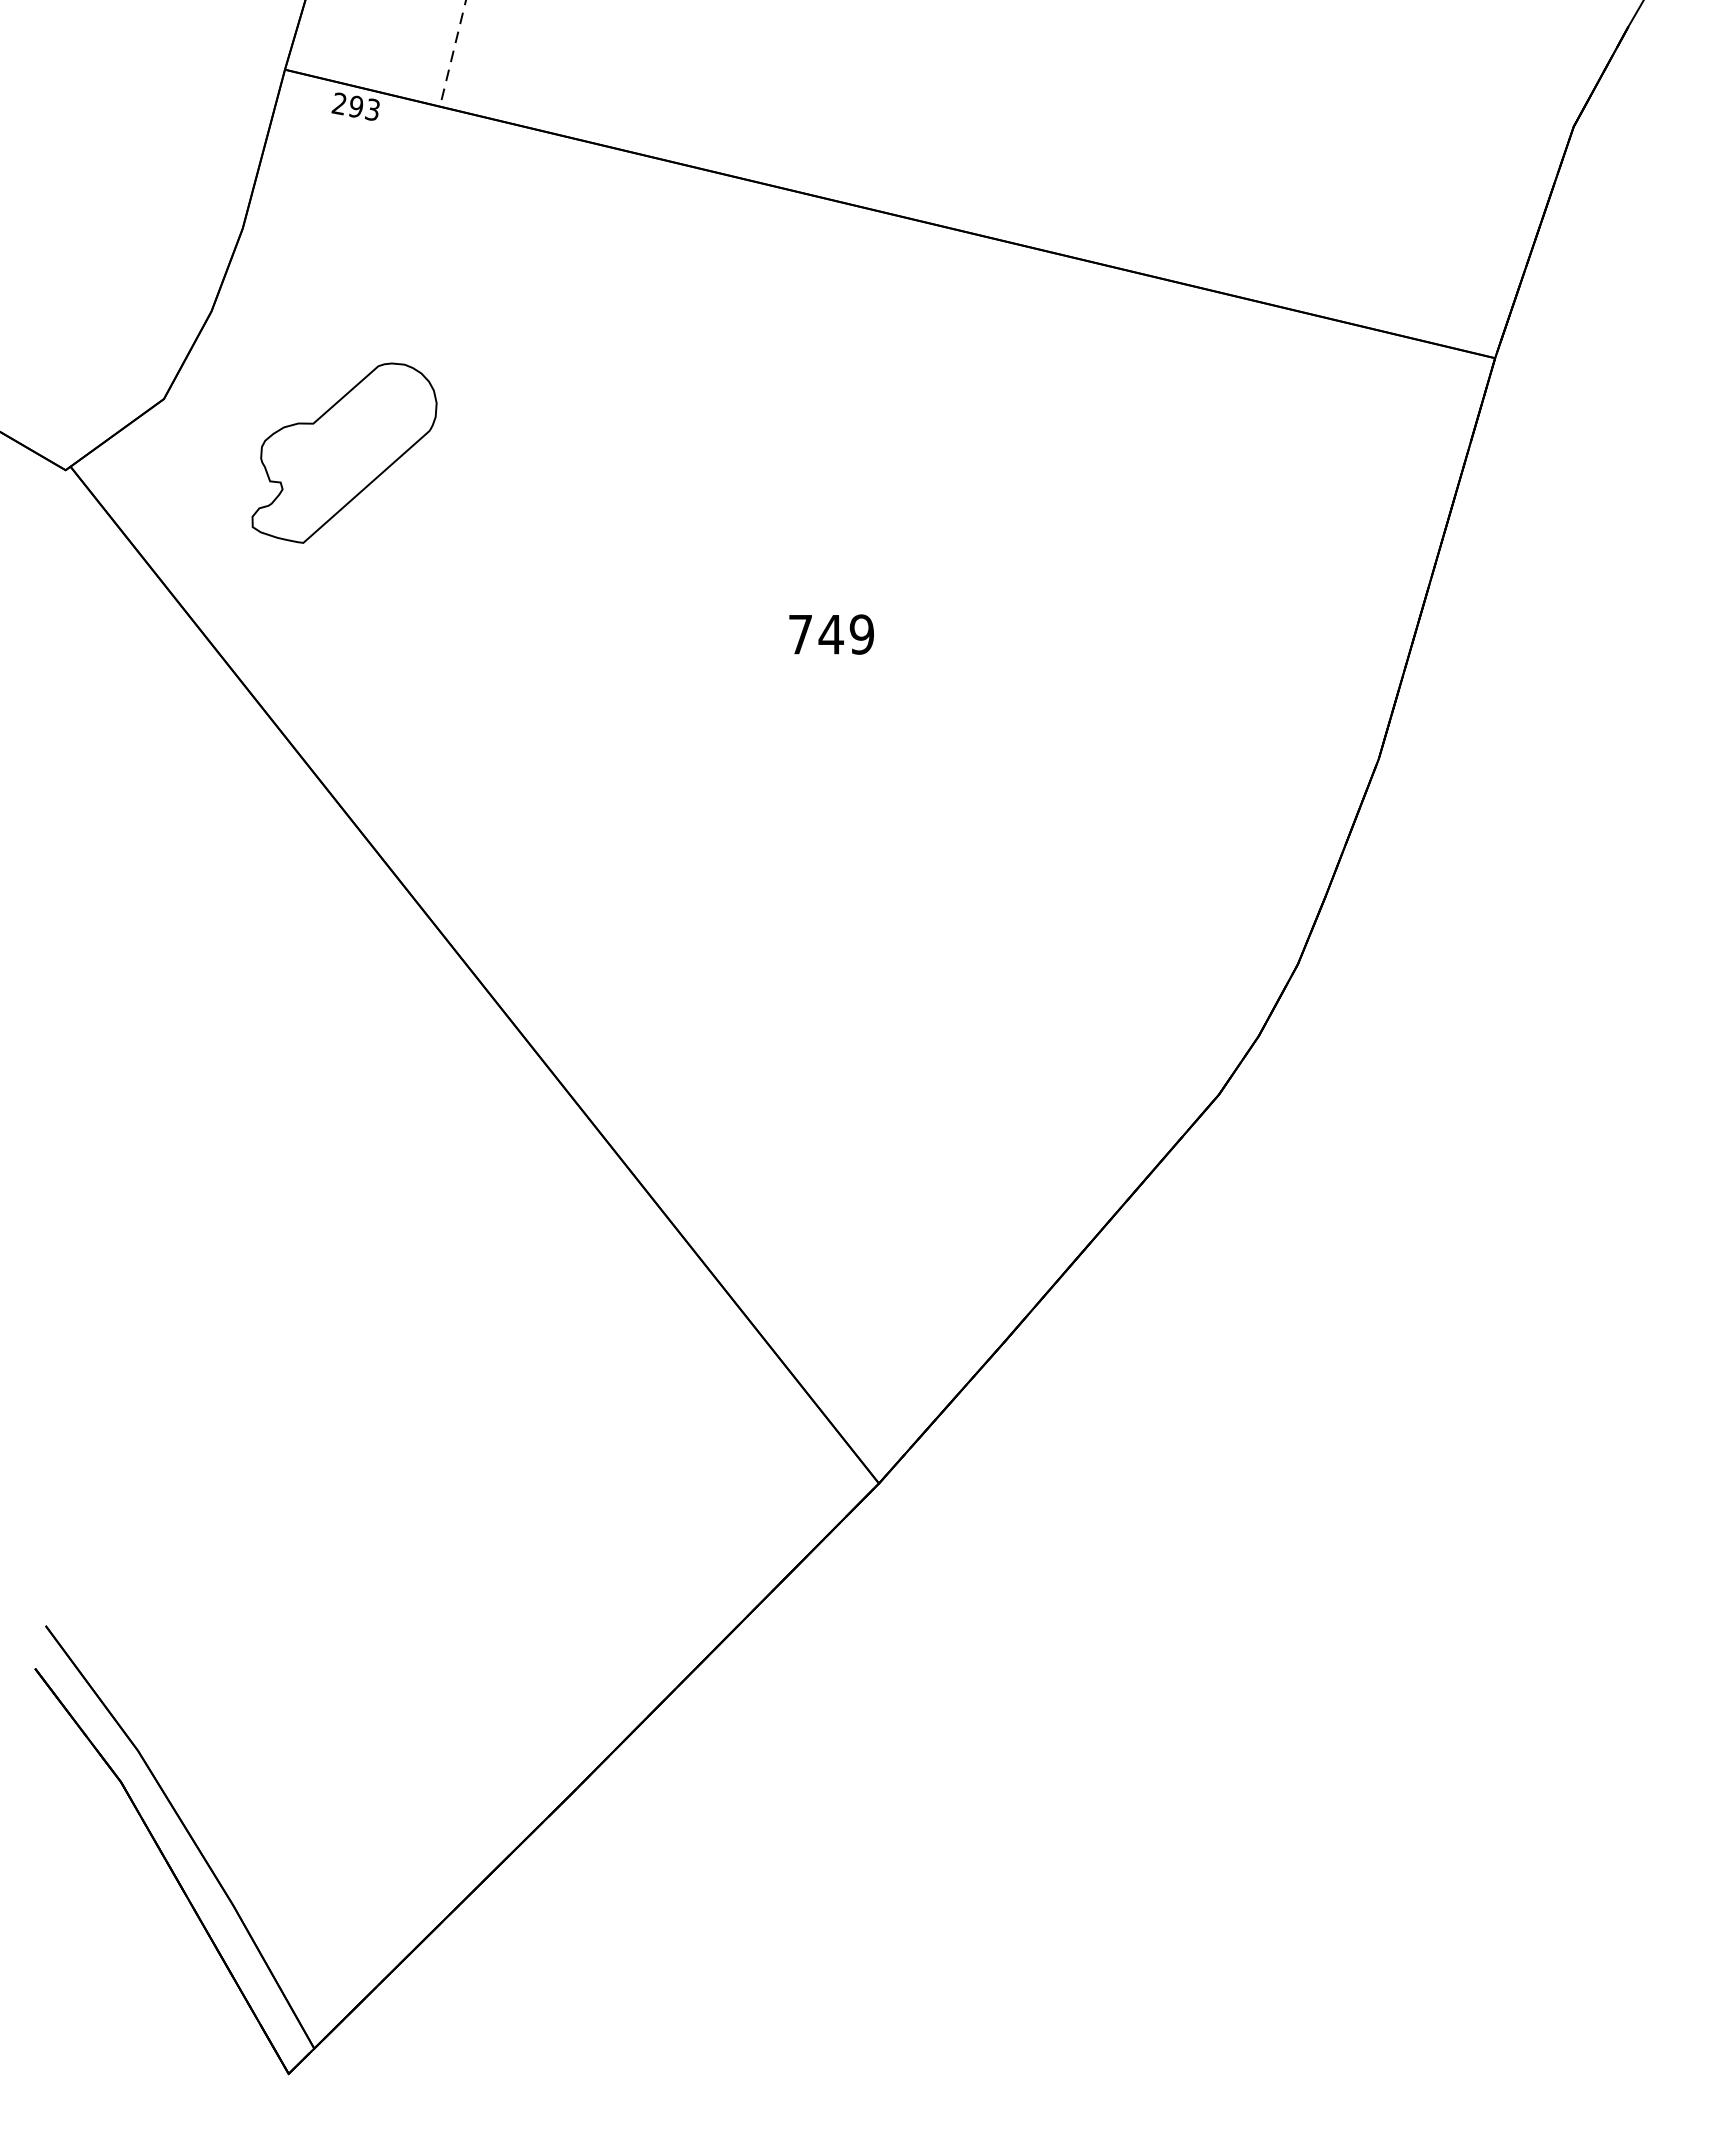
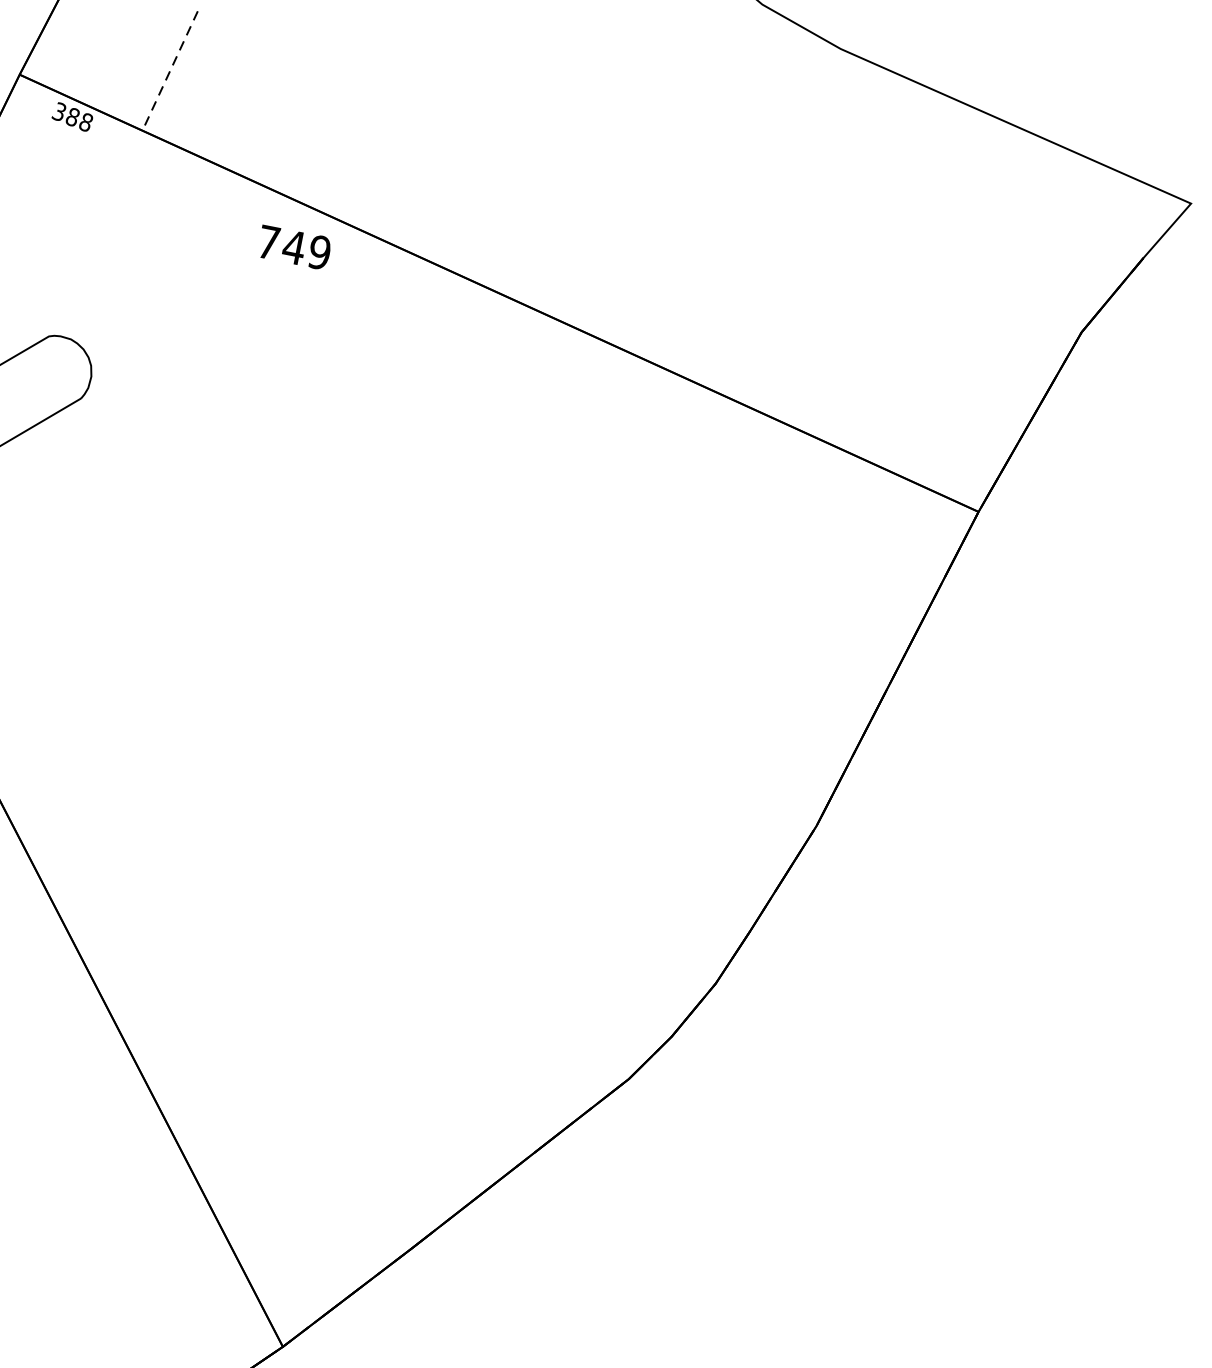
text: (355, 106) -> (72, 116), 293 -> 388
text: (831, 634) -> (294, 247), moved

